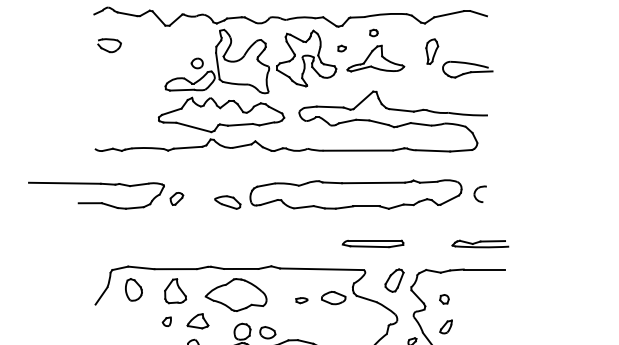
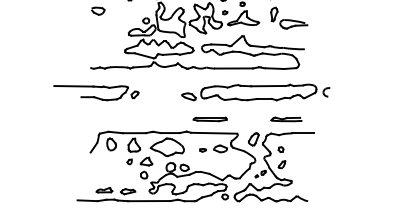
part: (349, 194) -> (255, 92), moved
part: (371, 244) -> (209, 119), moved
part: (480, 244) -> (286, 119), moved

